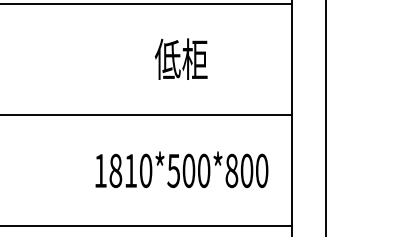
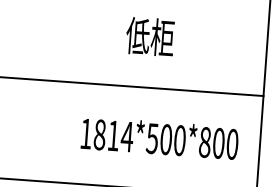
text: (180, 58) -> (149, 36), moved
text: (145, 170) -> (126, 136), 1810*500*800 -> 1814*500*800

